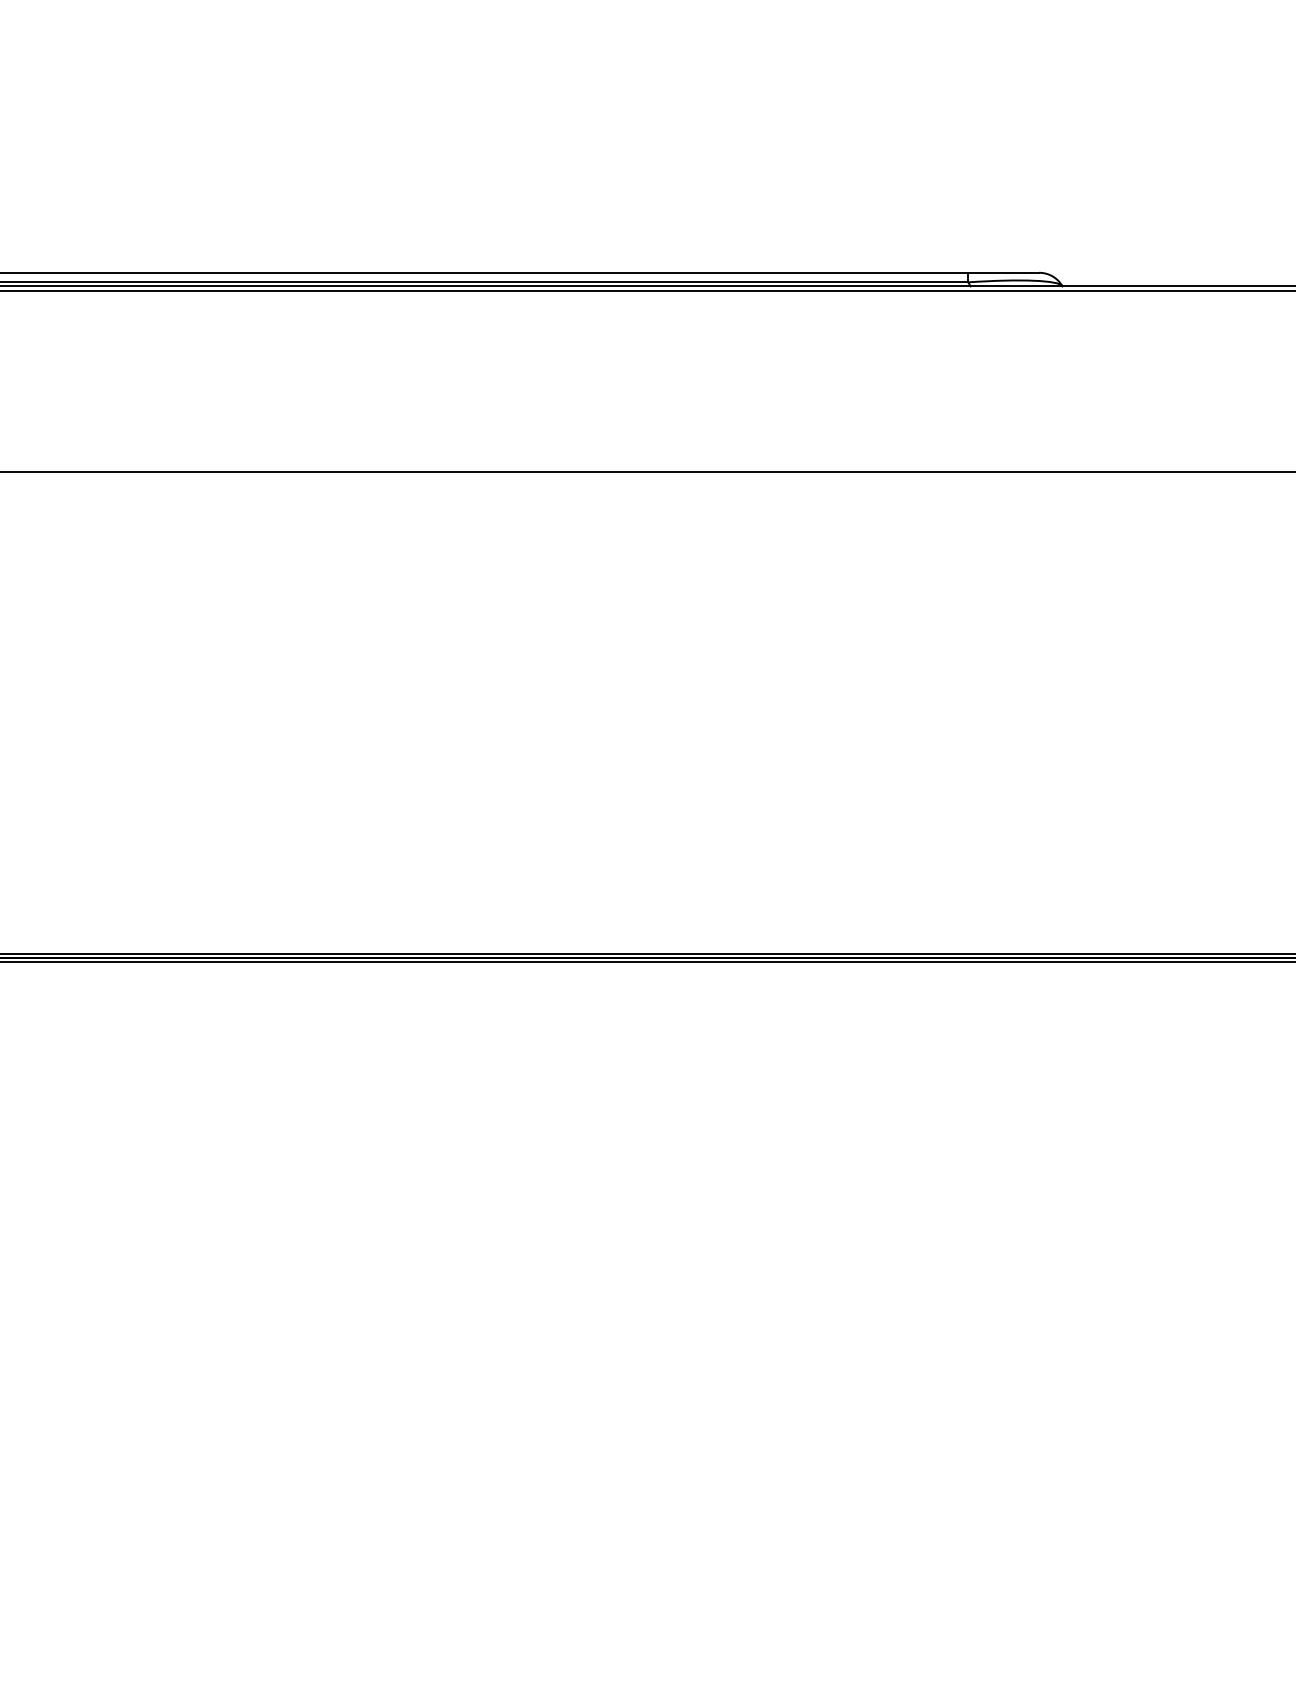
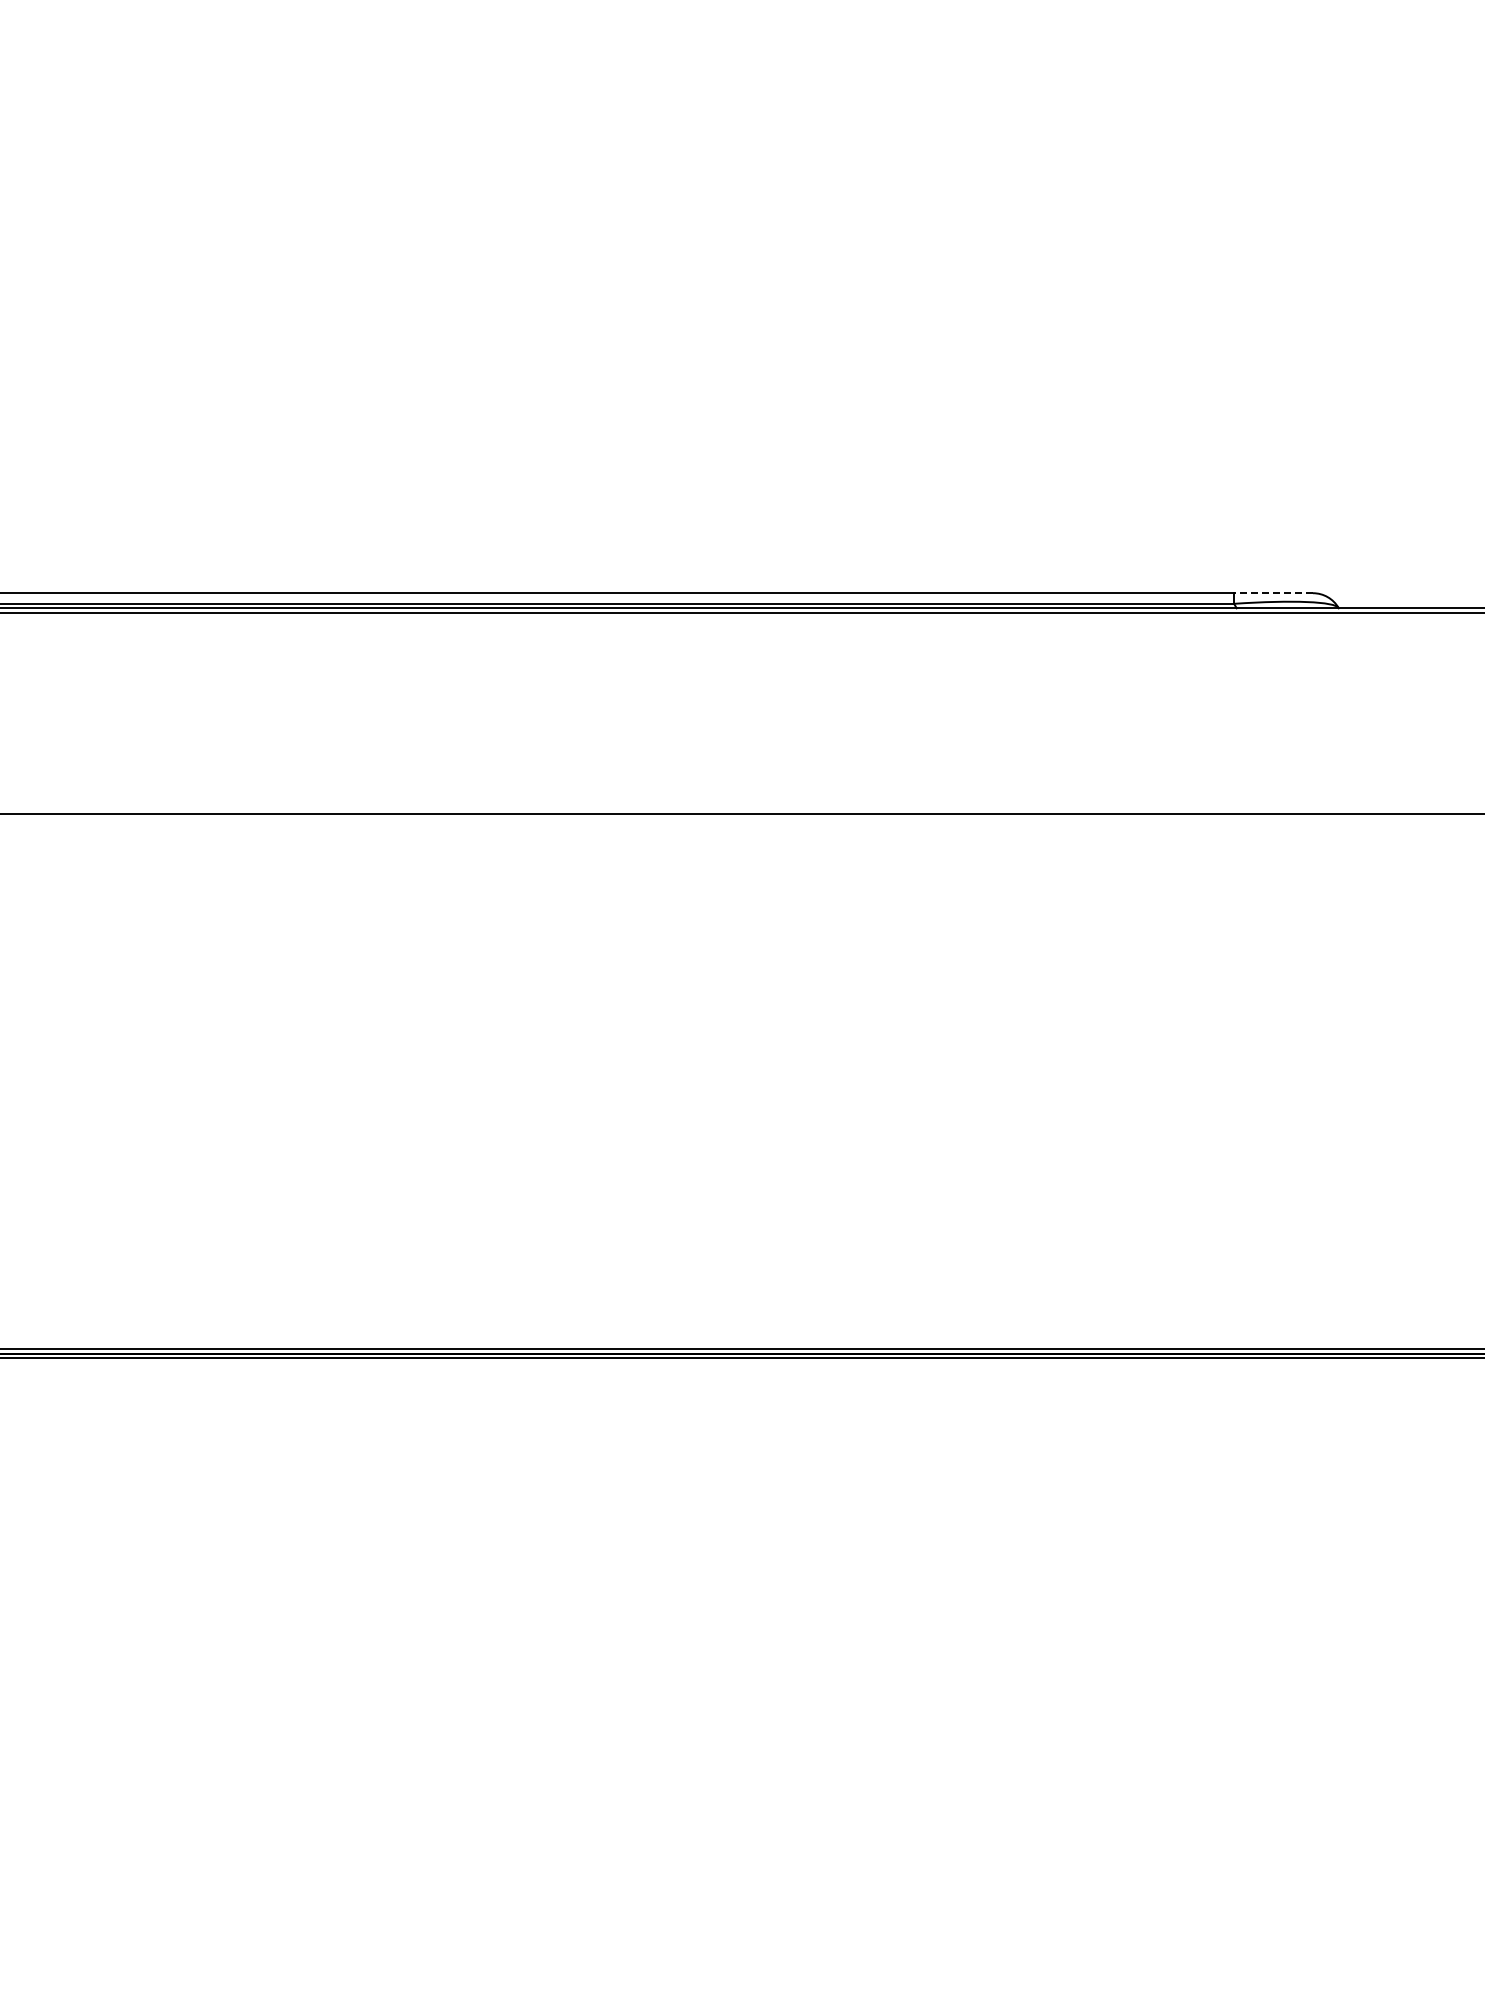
line: (1003, 273) -> (1273, 593), solid -> dashed

